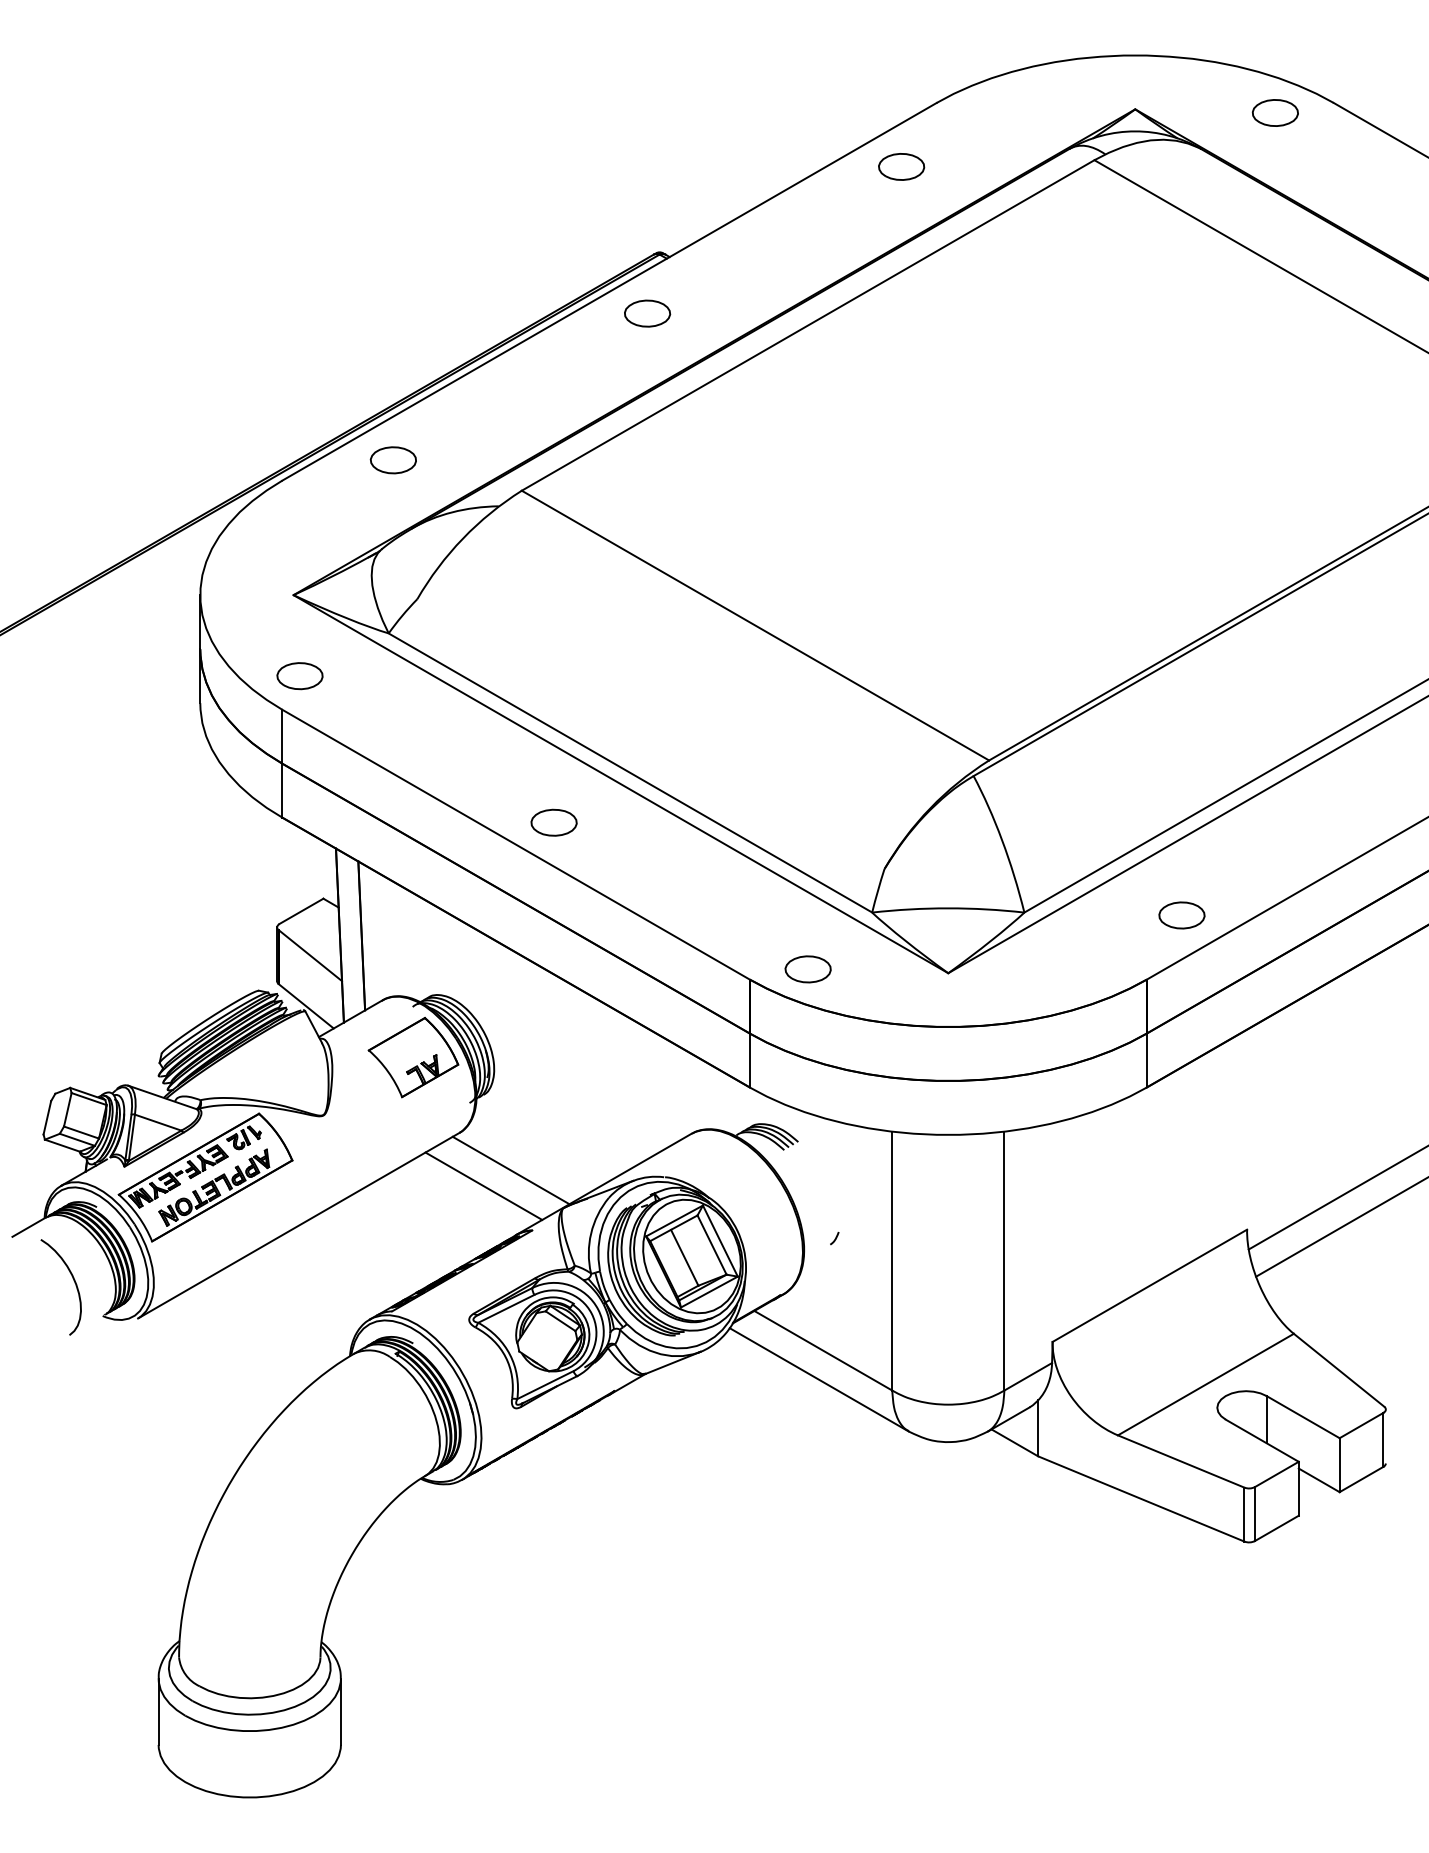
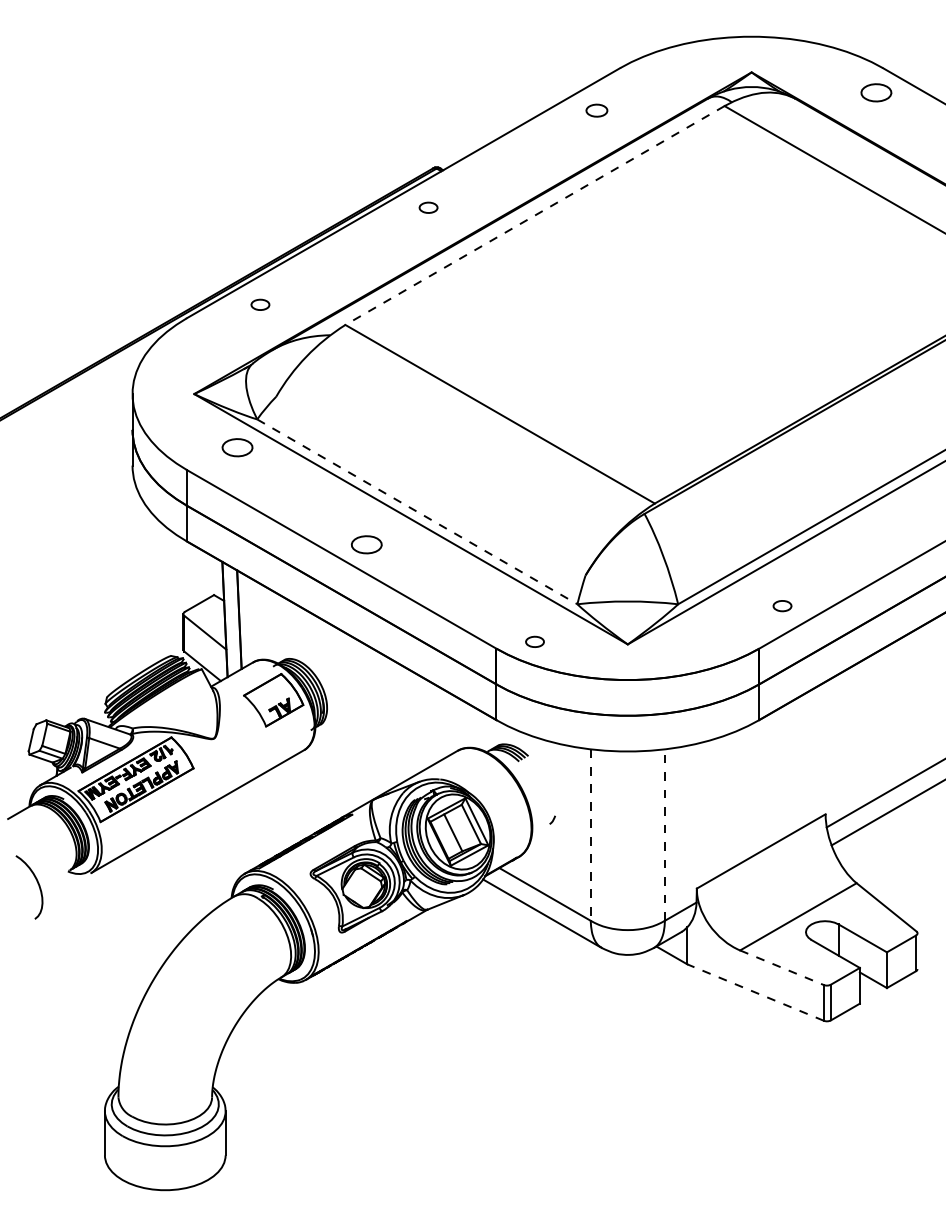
part: (1275, 112) -> (876, 92), moved
part: (901, 166) -> (596, 110), size x0.7
part: (647, 313) -> (428, 207), size x0.6
line: (808, 325) -> (535, 215), solid -> dashed
part: (393, 459) -> (260, 304), size x0.6
part: (299, 675) -> (237, 447), moved
line: (630, 772) -> (417, 511), solid -> dashed
part: (1181, 914) -> (782, 605), size x0.6
part: (807, 968) -> (534, 641), size x0.6
line: (509, 1169) -> (337, 774), removed
line: (482, 1186) -> (319, 785), removed
line: (891, 1261) -> (590, 835), solid -> dashed
line: (1003, 1261) -> (664, 835), solid -> dashed
curve: (73, 1282) -> (37, 884), moved
line: (1181, 1461) -> (782, 967), solid -> dashed
line: (1141, 1498) -> (755, 992), solid -> dashed

